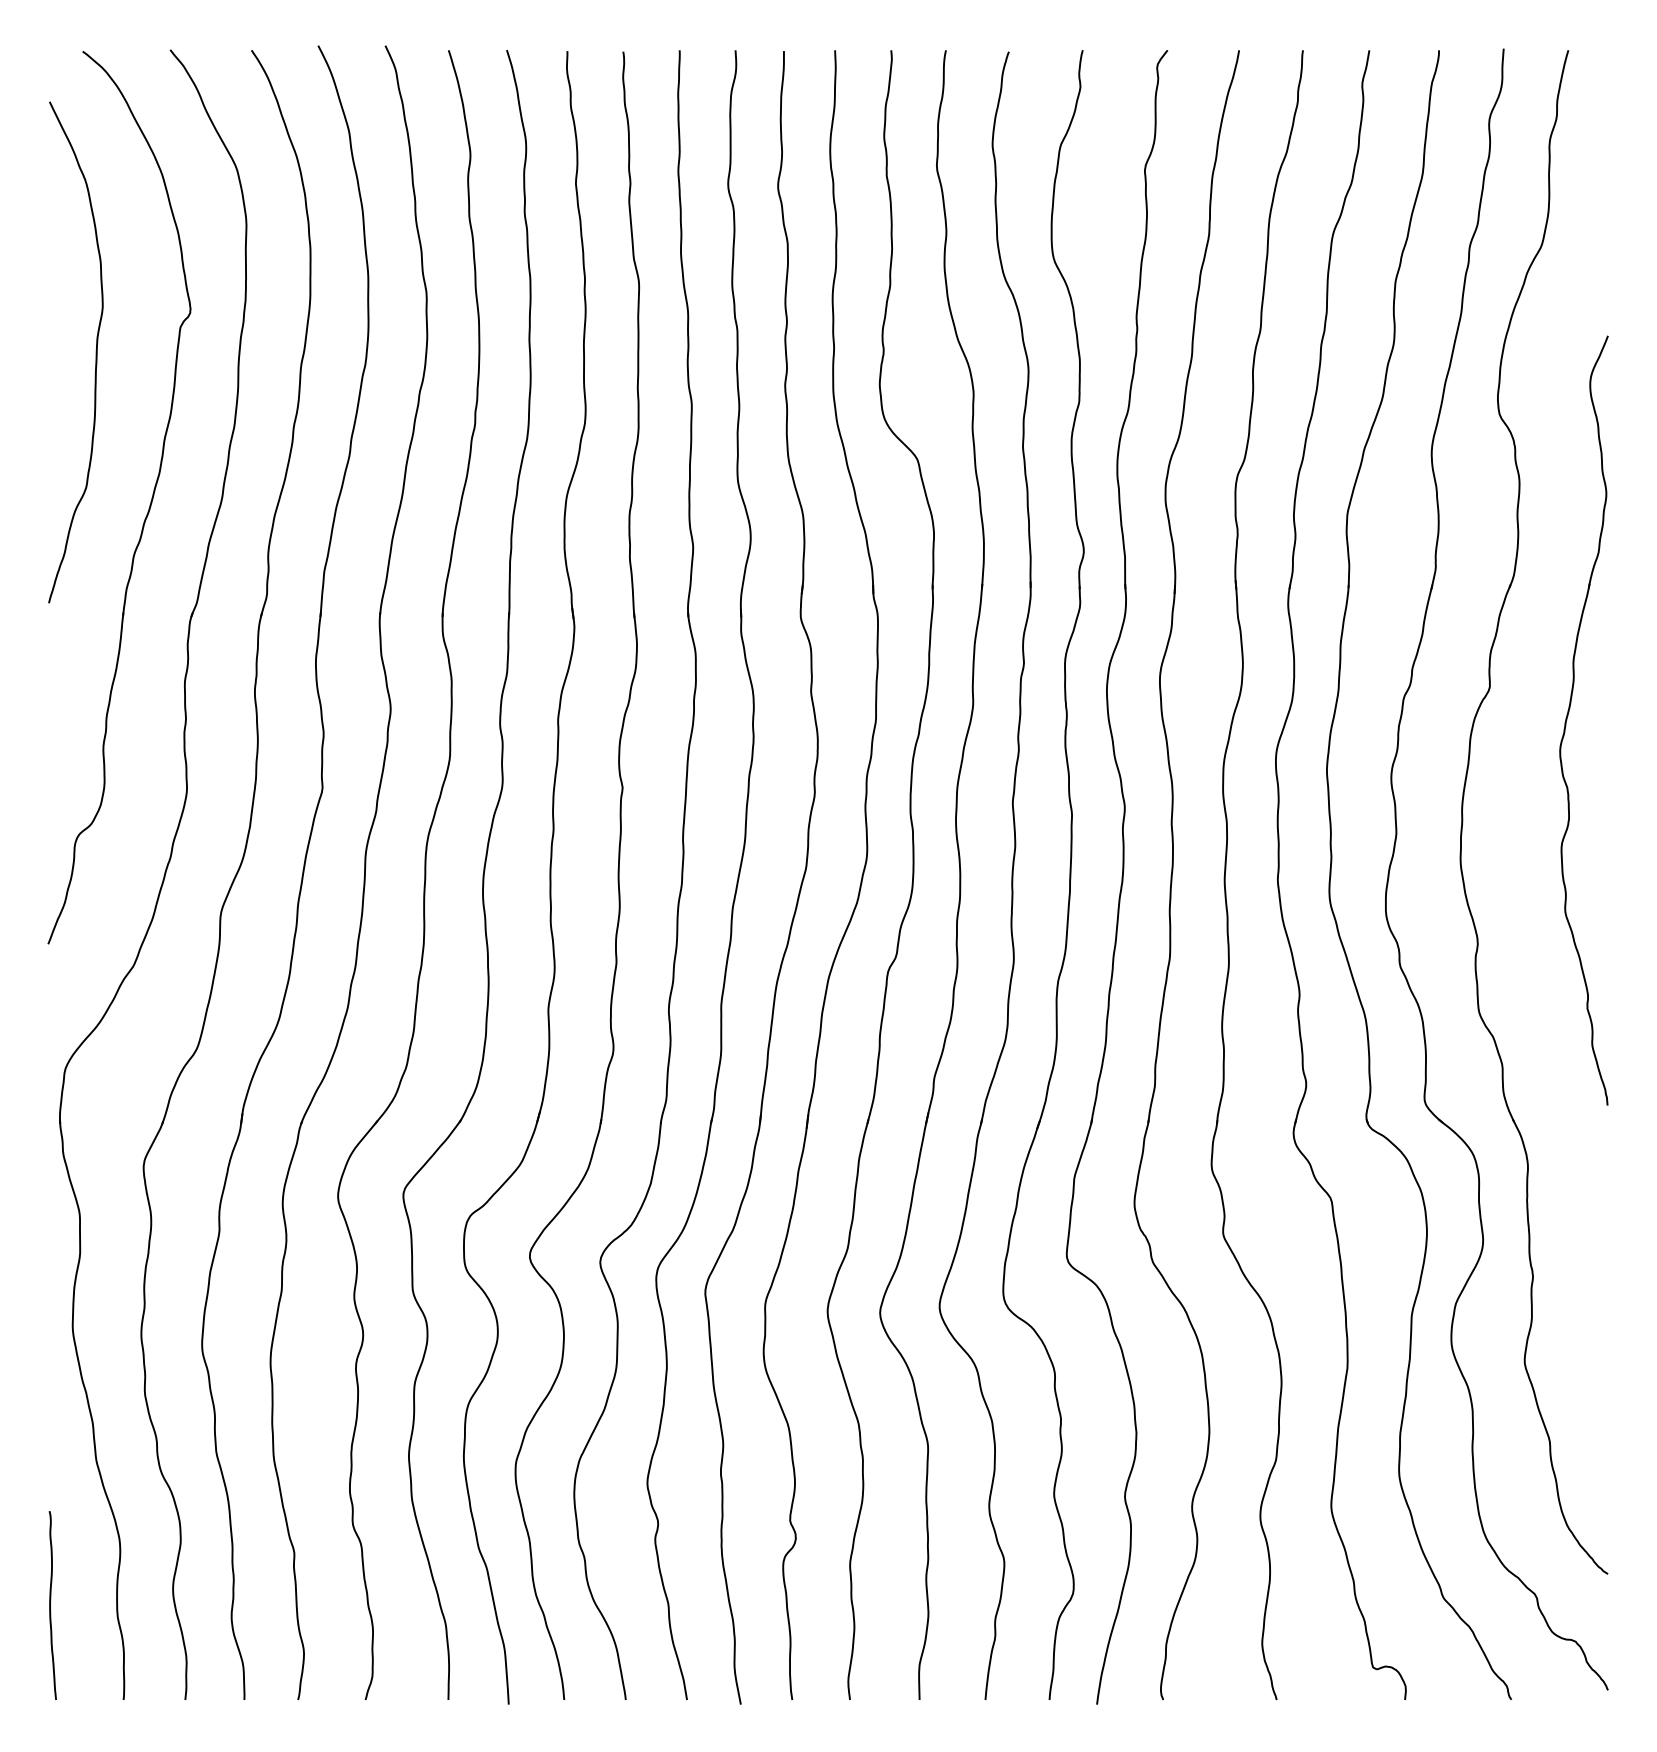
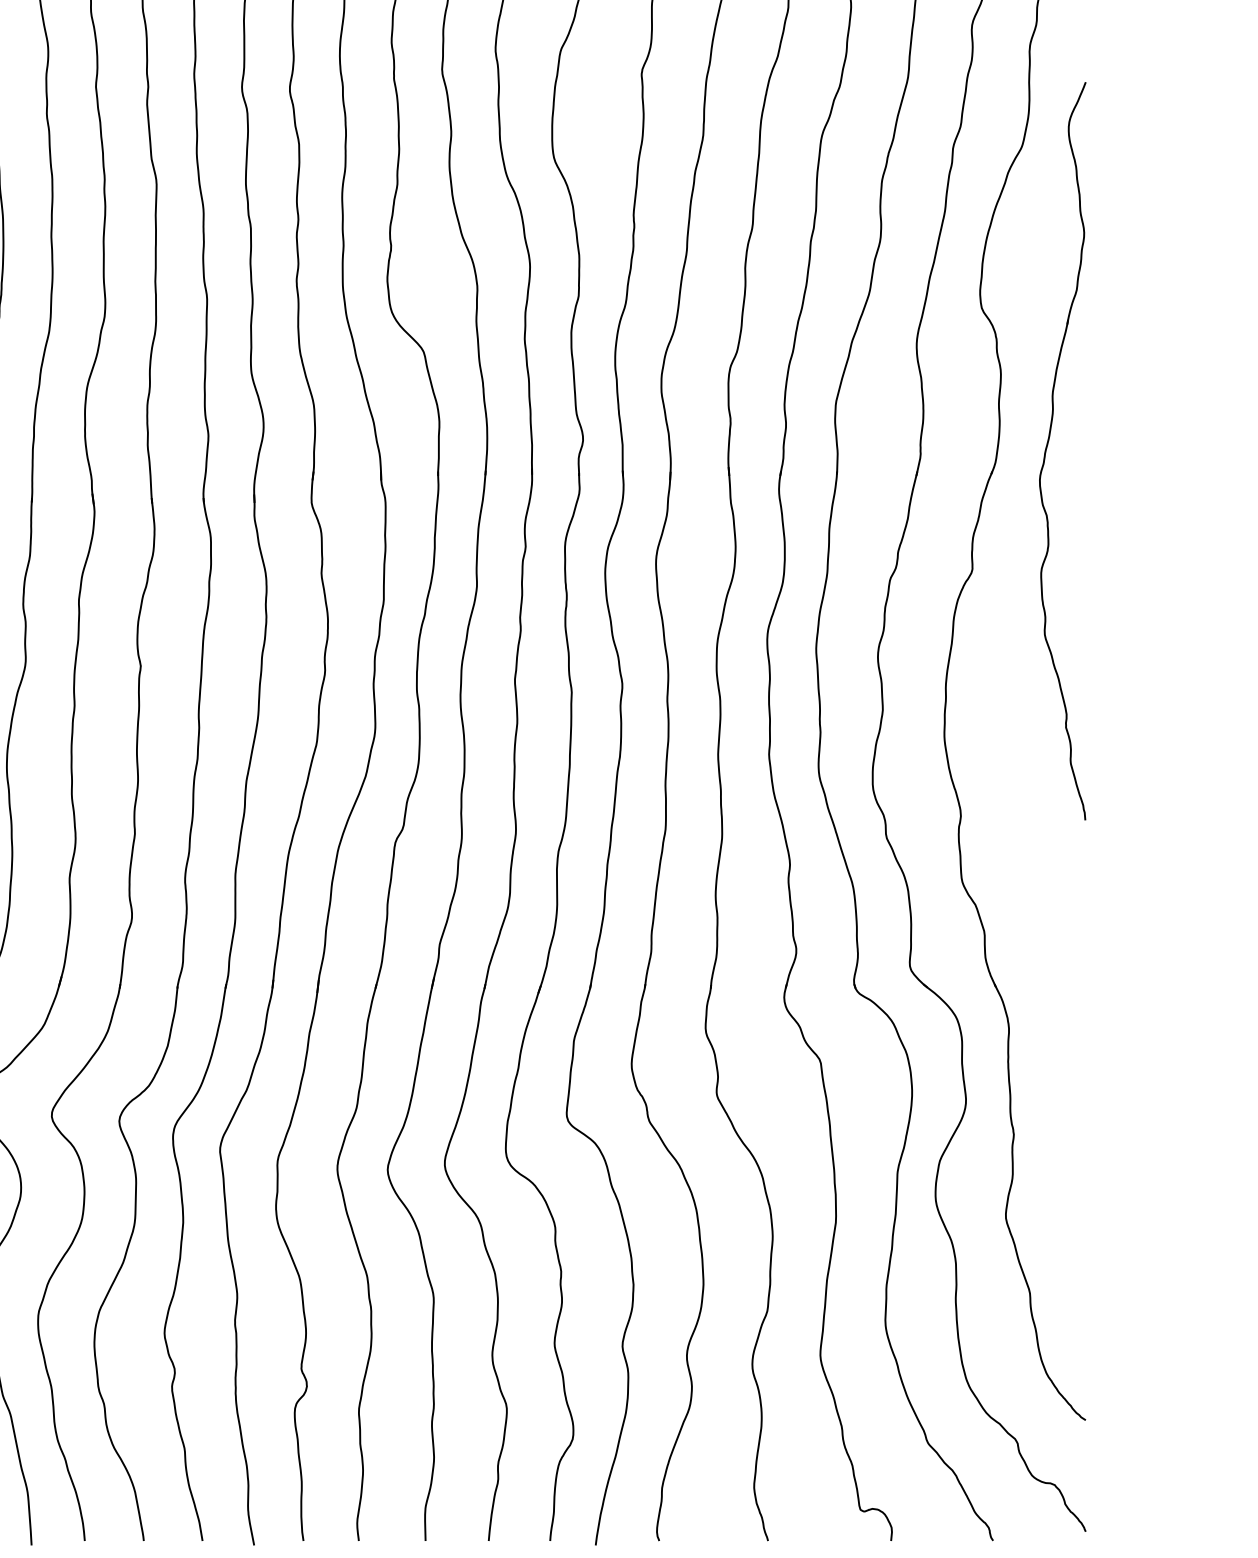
part: (1568, 716) -> (1047, 447), moved

